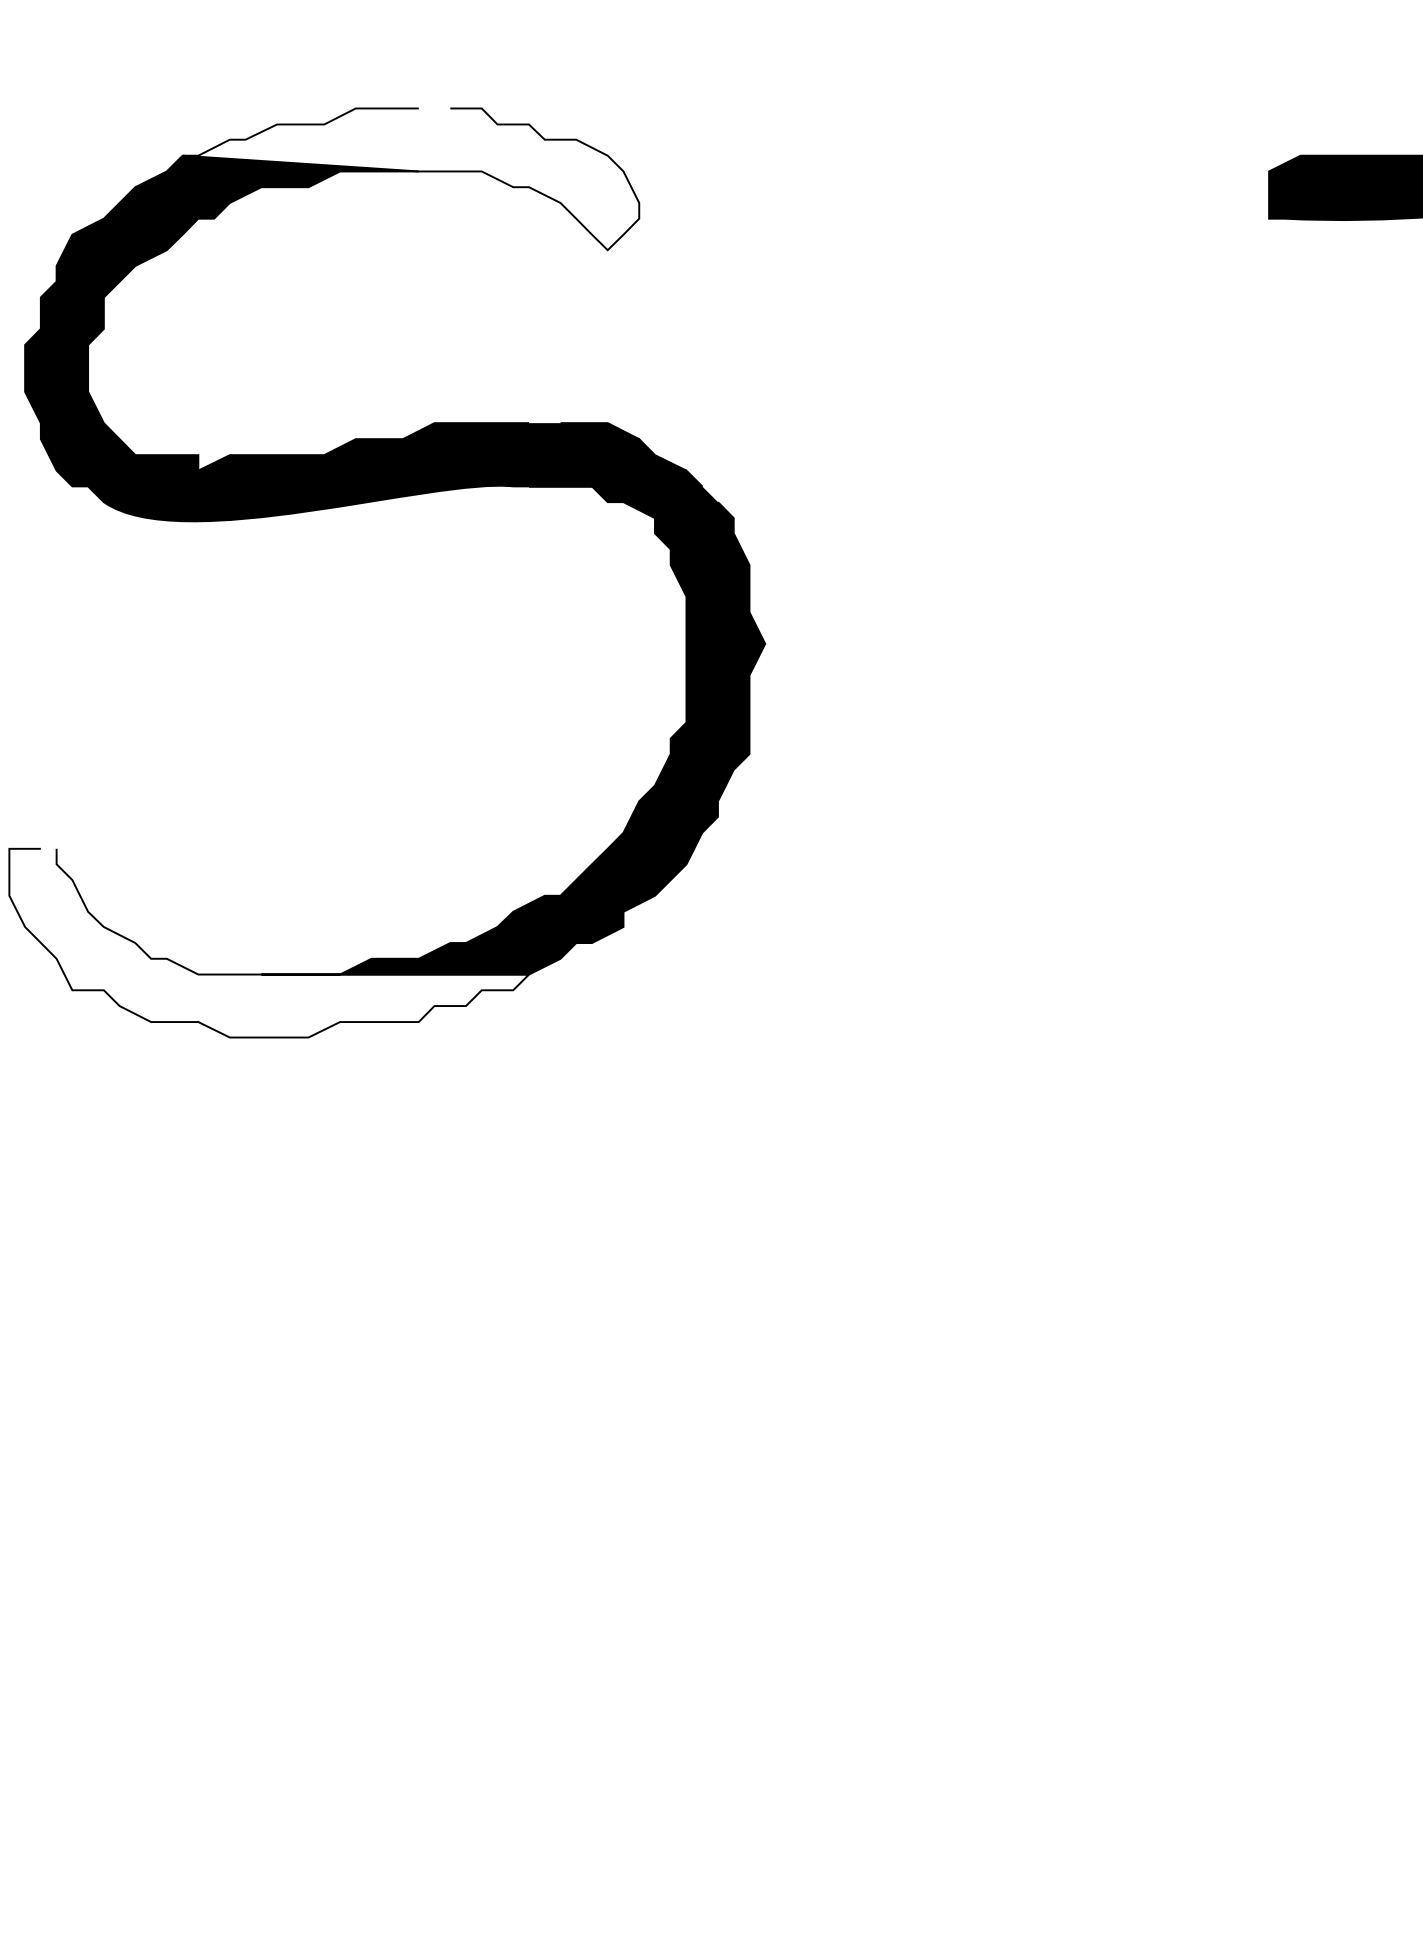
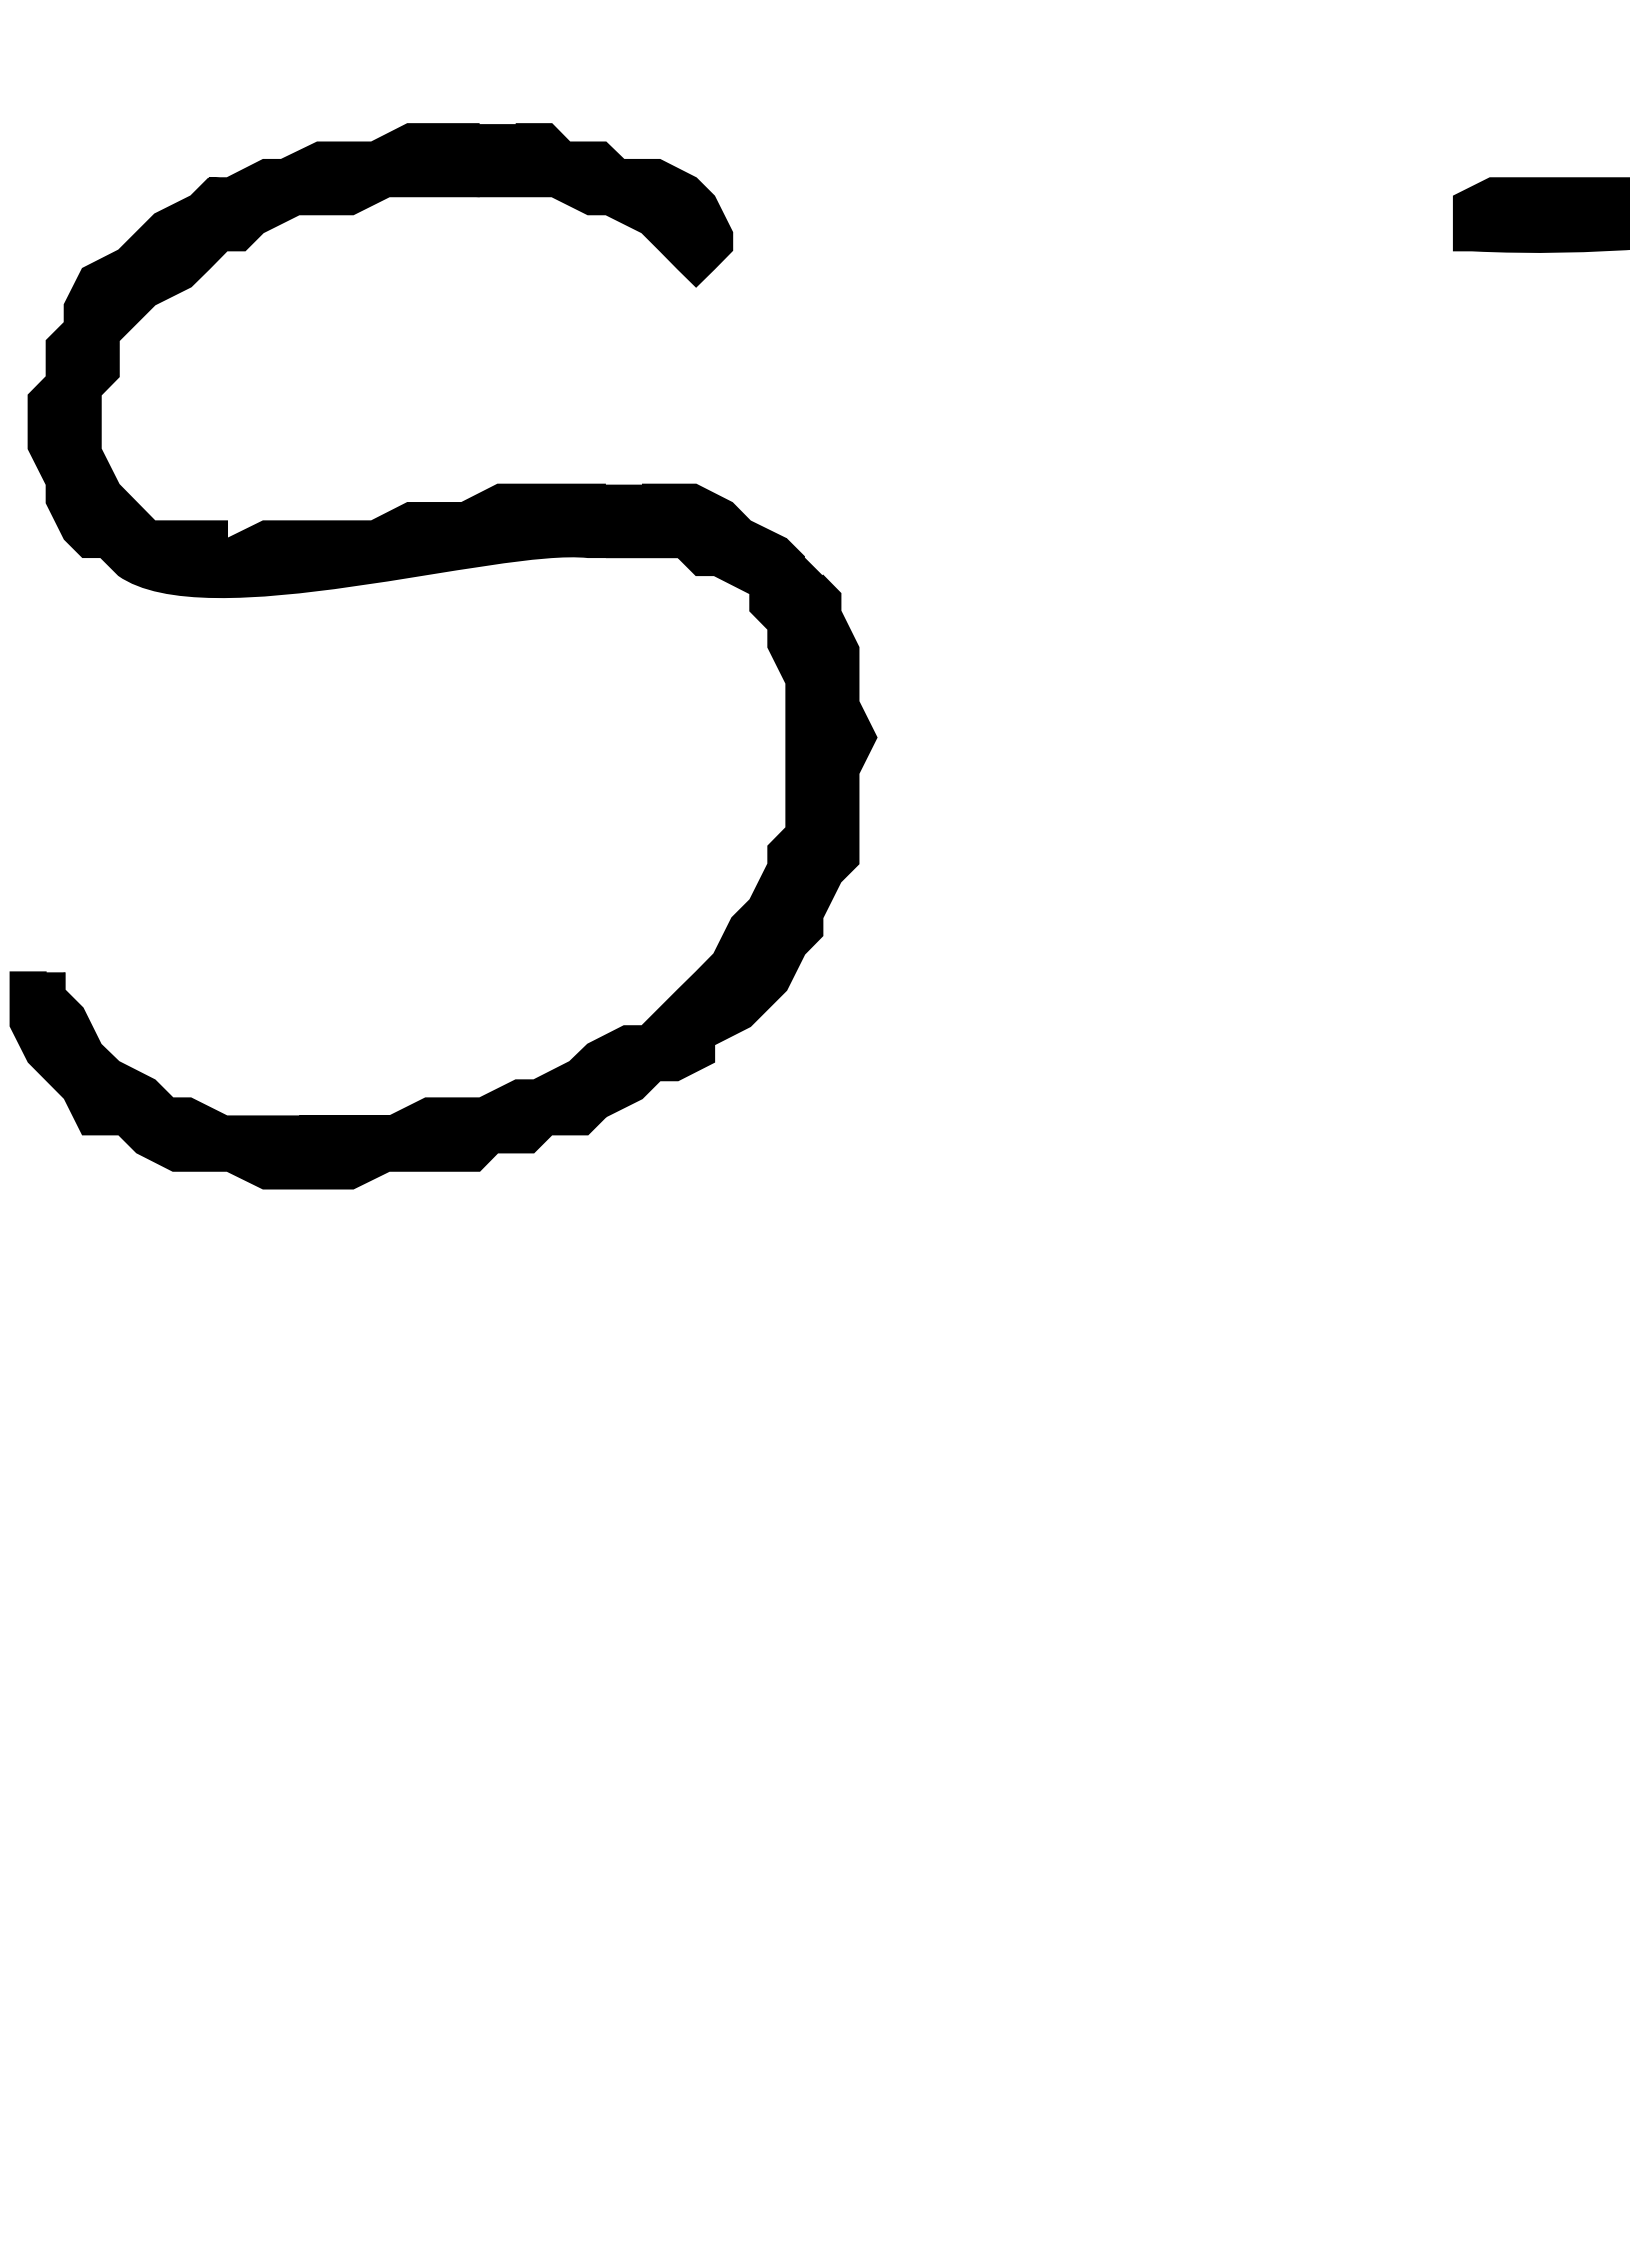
fill: (410, 179) -> (470, 205), added
fill: (268, 943) -> (307, 1080), added

